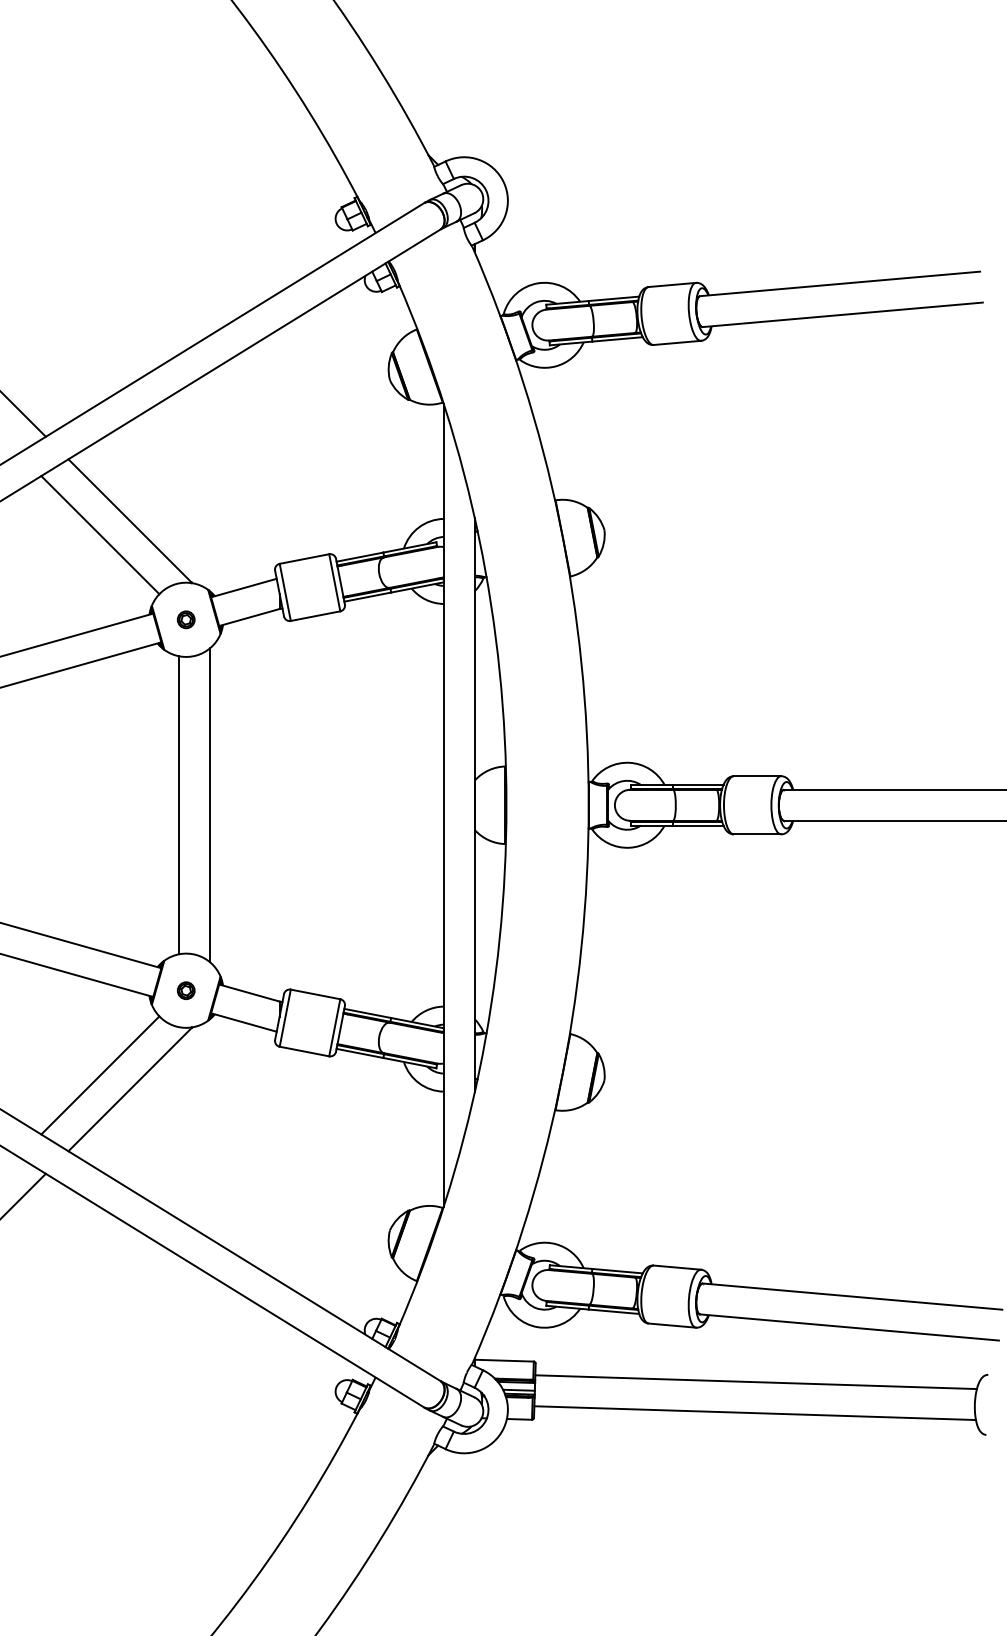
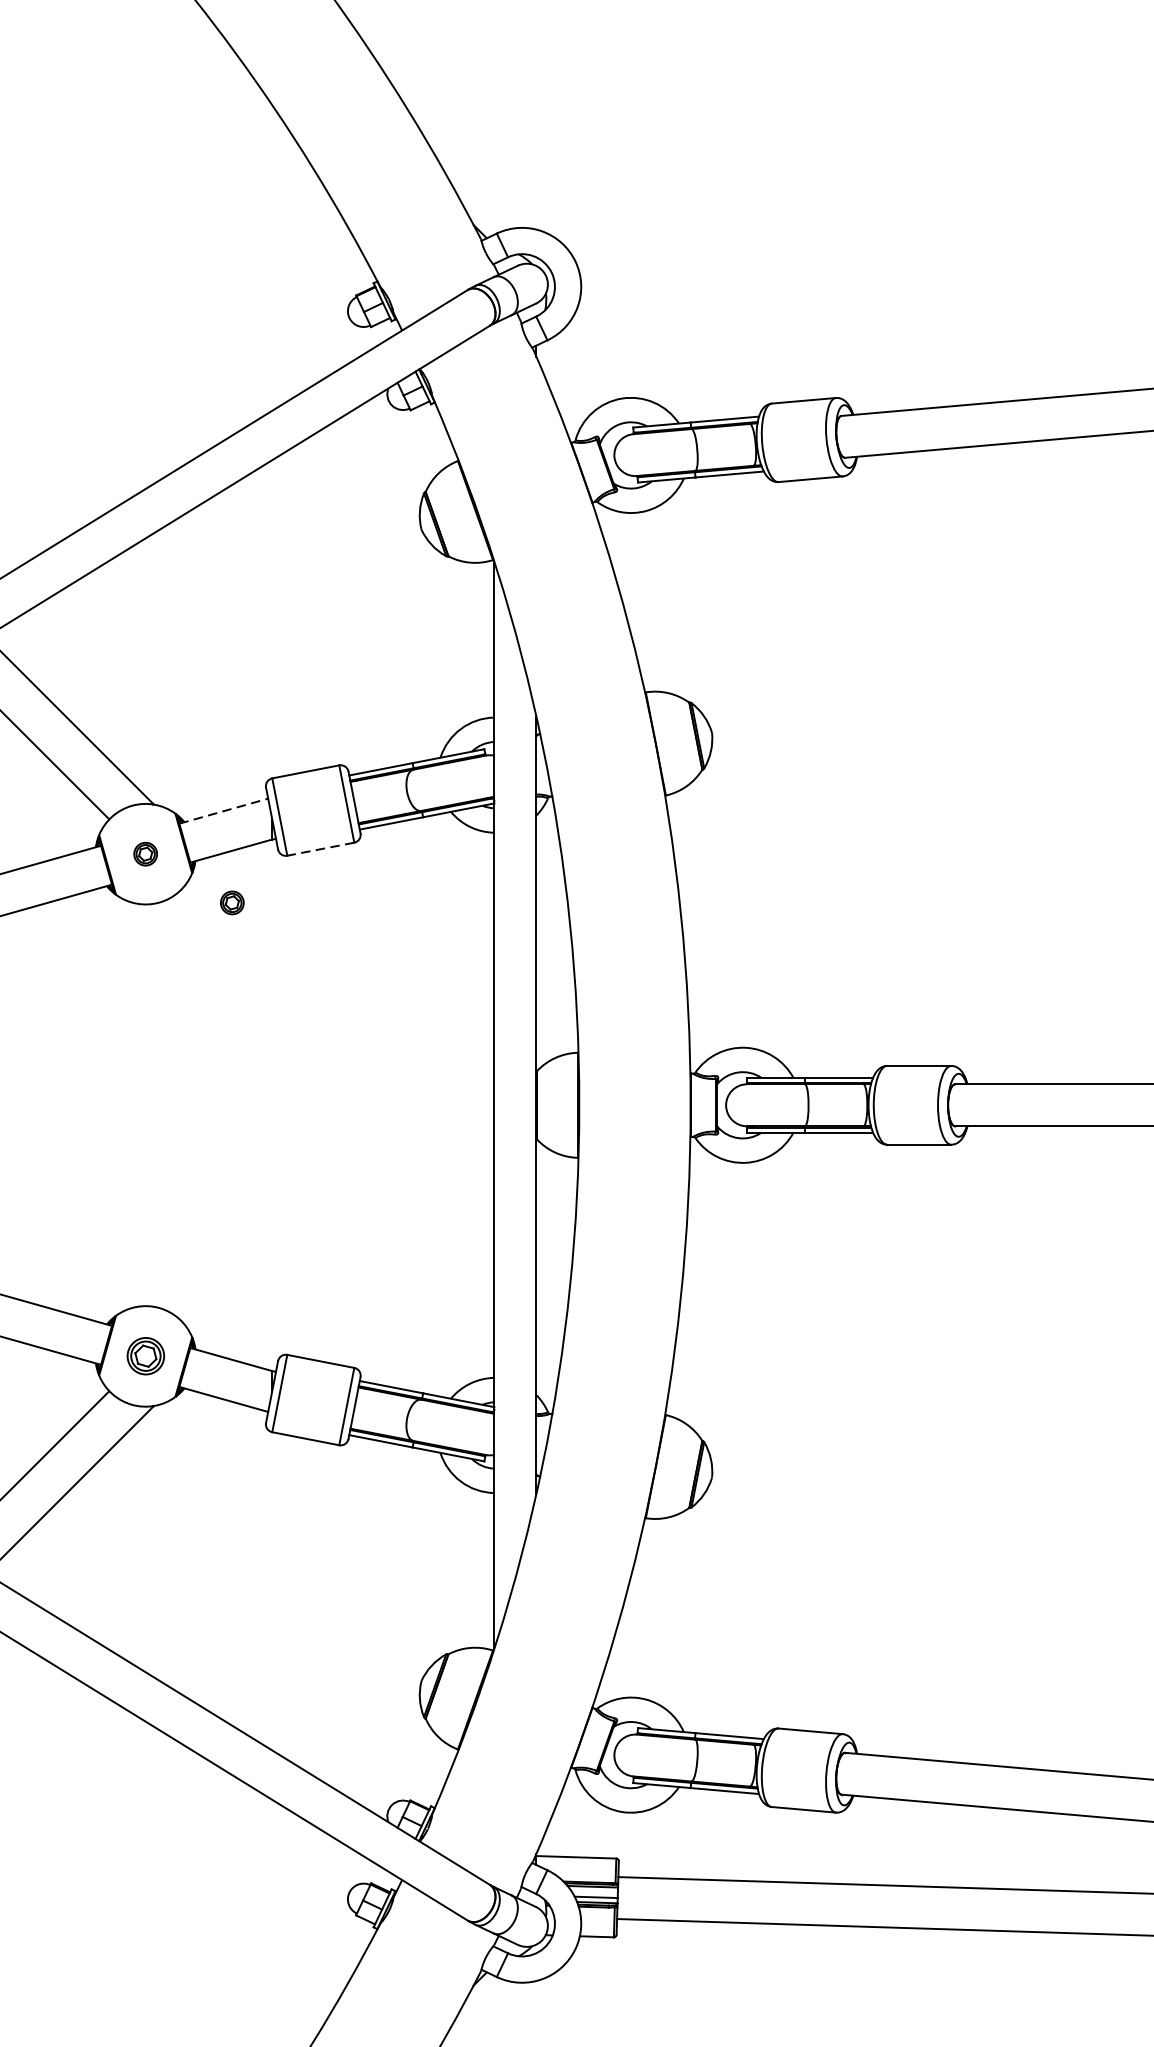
line: (244, 587) -> (224, 810), solid -> dashed
line: (315, 616) -> (320, 849), solid -> dashed
part: (249, 655) -> (231, 902), added
line: (178, 805) -> (135, 1105), removed
line: (209, 805) -> (177, 1105), removed
part: (185, 990) -> (144, 1356), size x1.6

